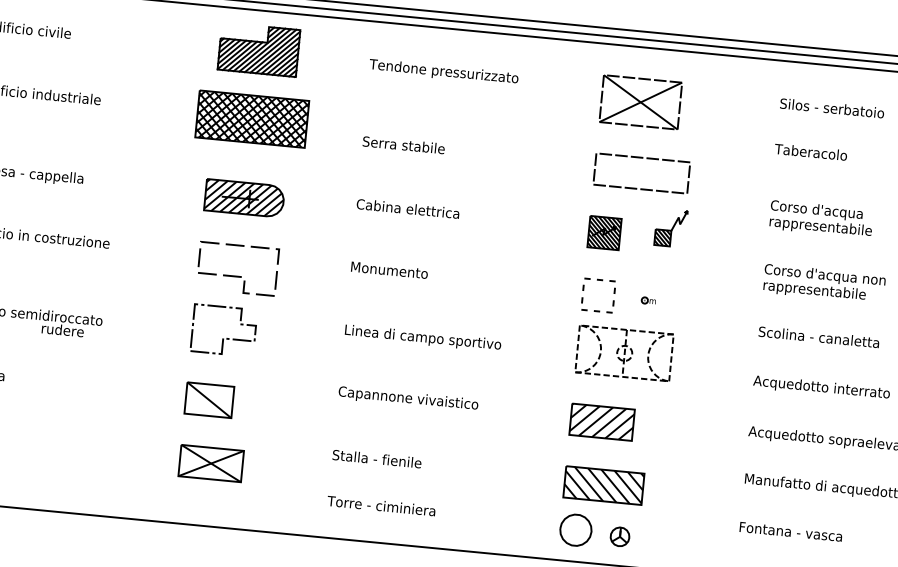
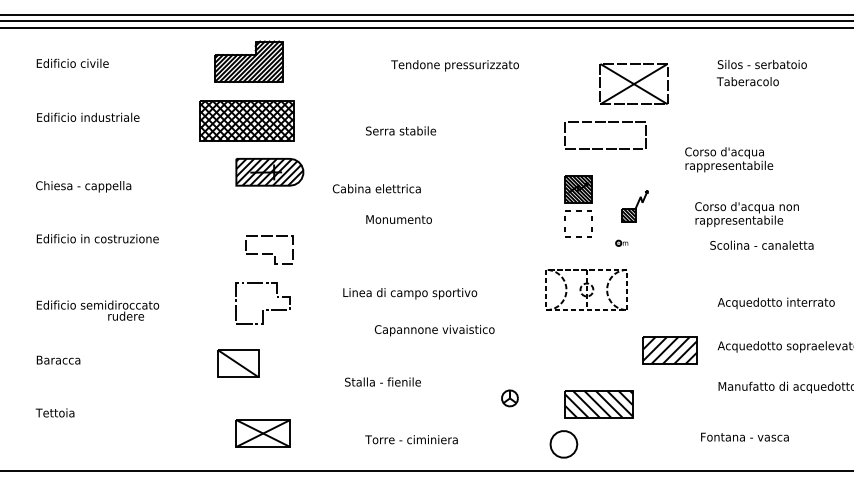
part: (258, 49) -> (248, 61), moved
text: (443, 72) -> (454, 65), moved
part: (640, 101) -> (633, 83), moved
part: (251, 118) -> (246, 120), moved
text: (810, 152) -> (747, 81), moved
part: (244, 198) -> (269, 172), moved
text: (407, 208) -> (376, 188), moved
text: (821, 218) -> (729, 159), moved
part: (670, 227) -> (634, 206), moved
part: (237, 268) -> (269, 249), size x0.7
text: (388, 270) -> (398, 219), moved
part: (599, 281) -> (578, 211), moved
text: (823, 283) -> (746, 214), moved
text: (818, 336) -> (761, 244), moved
text: (423, 338) -> (410, 293), moved
part: (624, 352) -> (586, 289), moved
part: (209, 399) -> (238, 363), moved
text: (408, 399) -> (434, 330), moved
part: (601, 422) -> (669, 350), moved
text: (376, 458) -> (382, 381), moved
part: (210, 463) -> (262, 433), moved
part: (575, 530) -> (563, 444), moved
text: (790, 531) -> (744, 436), moved
part: (619, 536) -> (509, 398), moved

